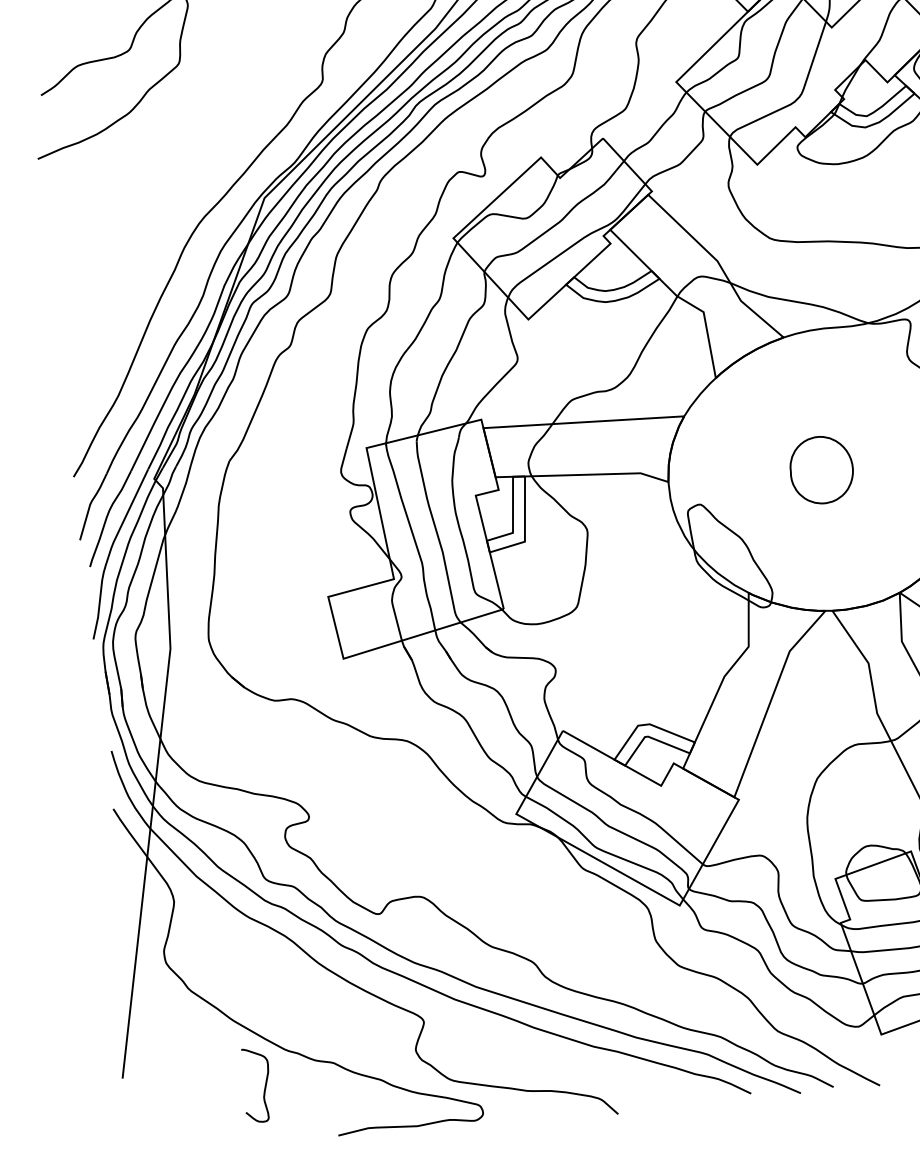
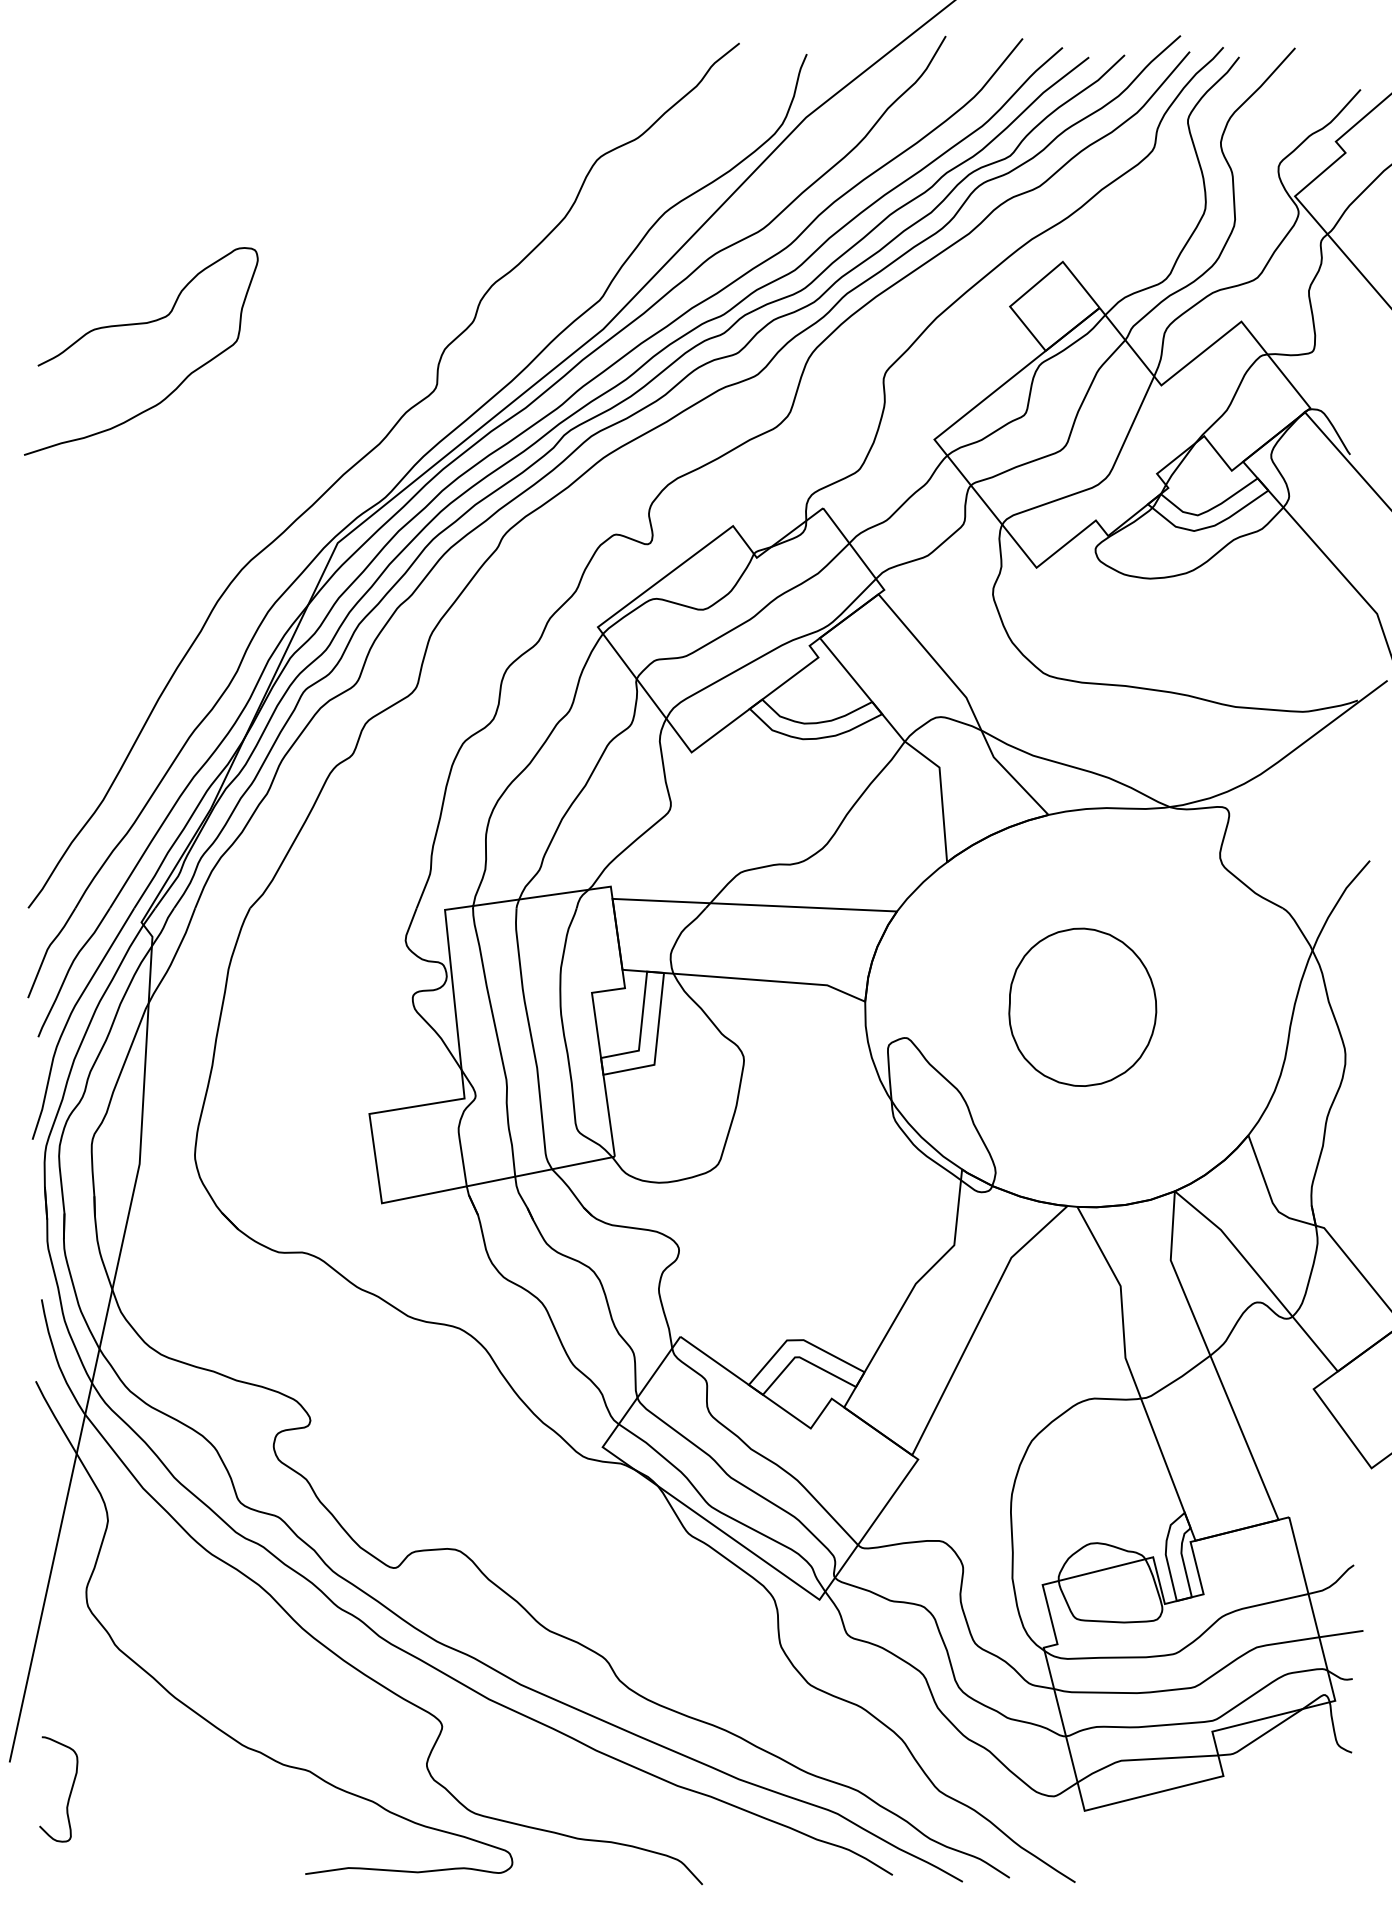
part: (821, 469) -> (1082, 1006), size x1.67
curve: (264, 1087) -> (69, 1793), moved

